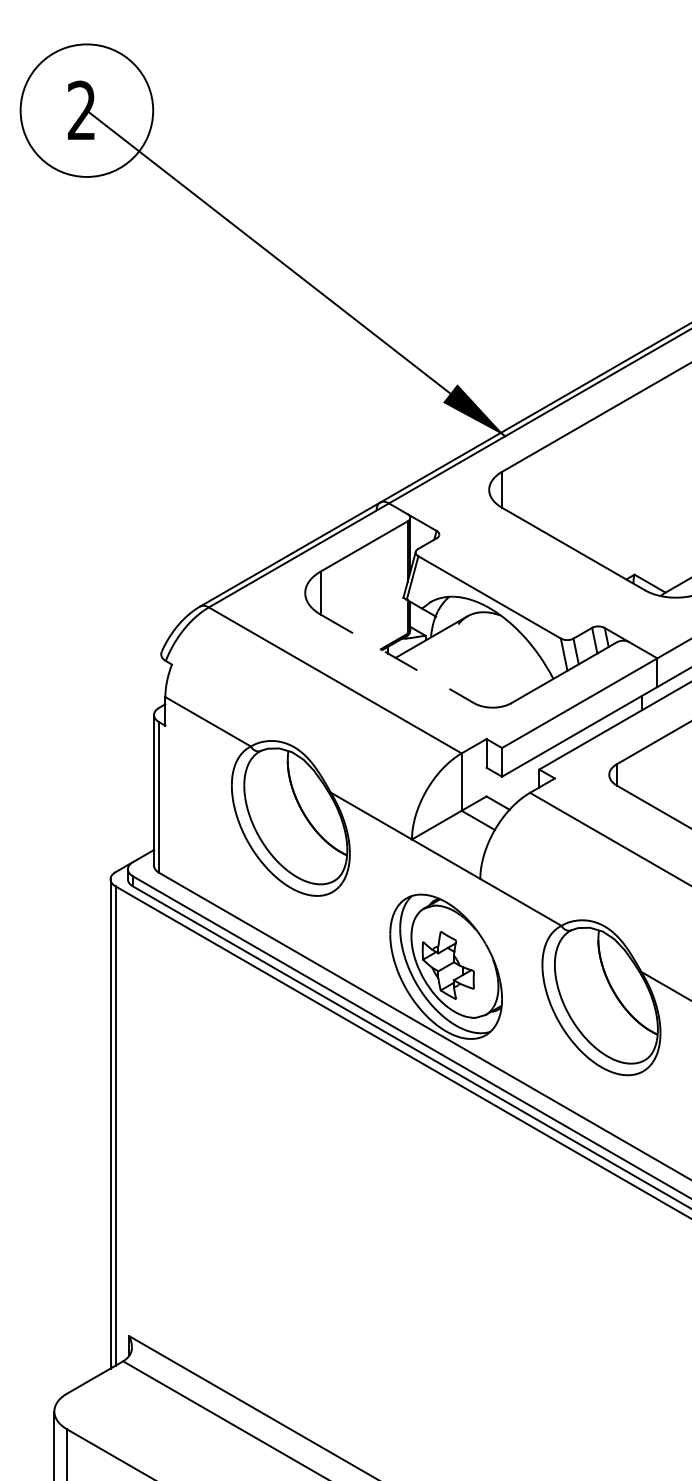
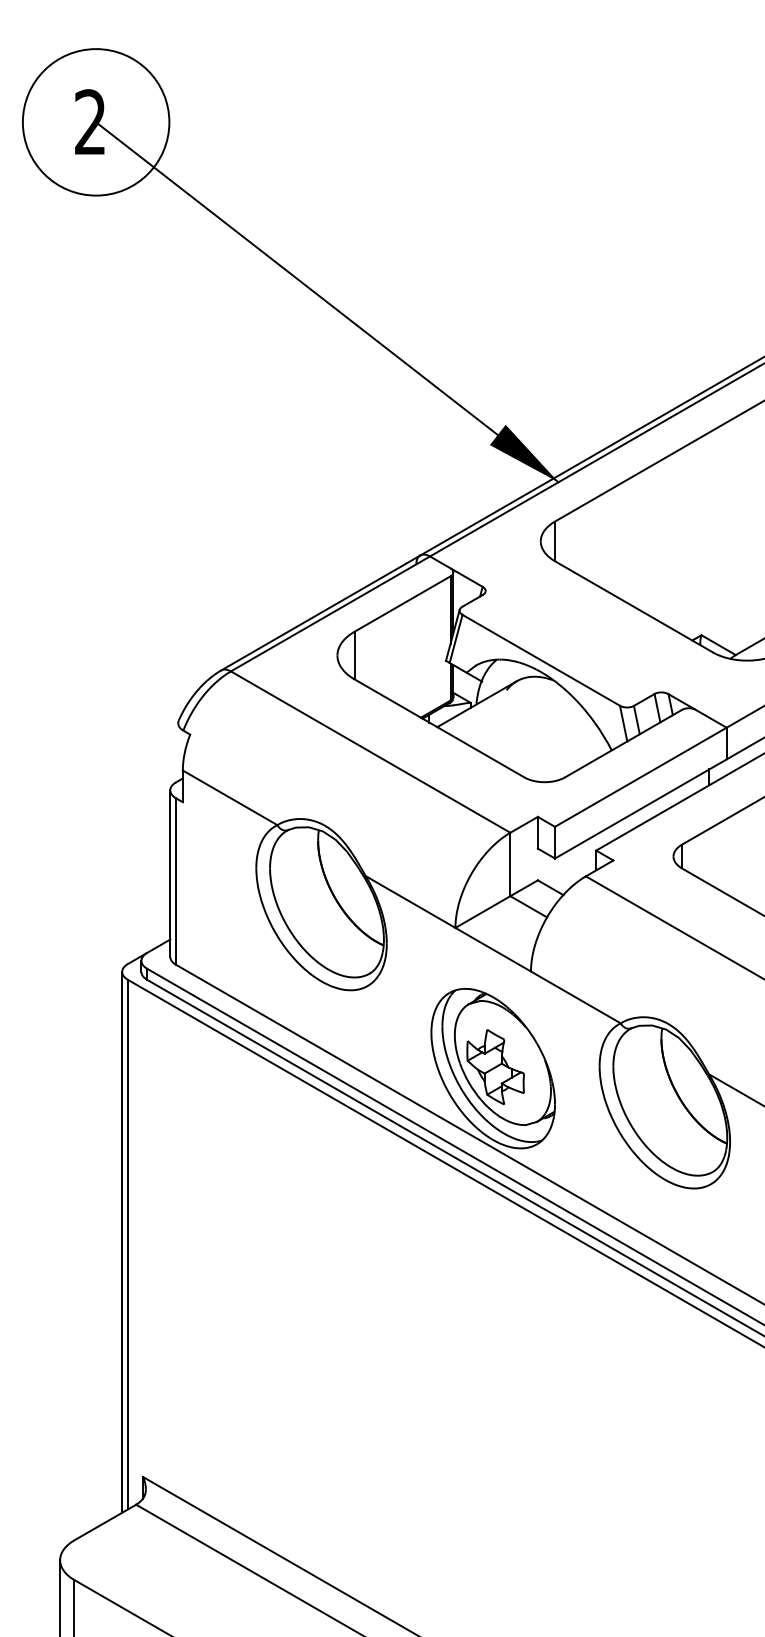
line: (397, 659) -> (439, 728), dashed -> solid

